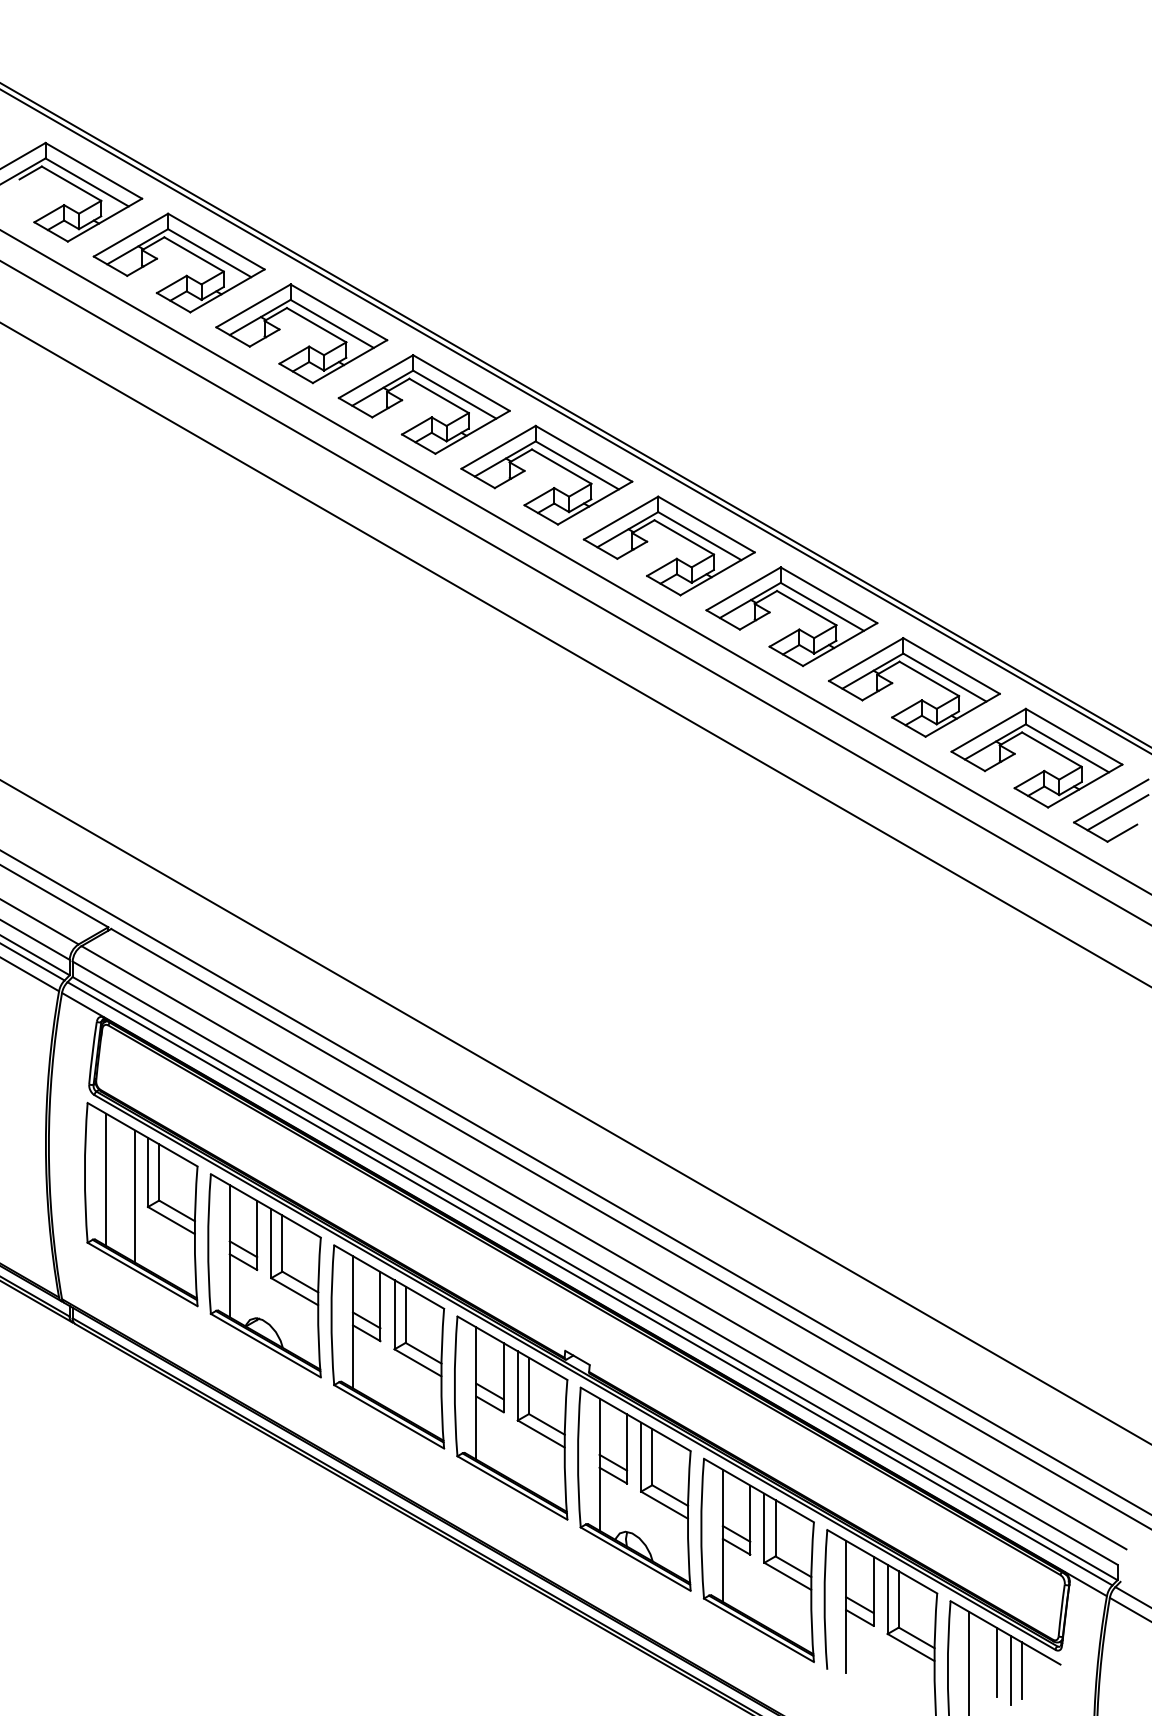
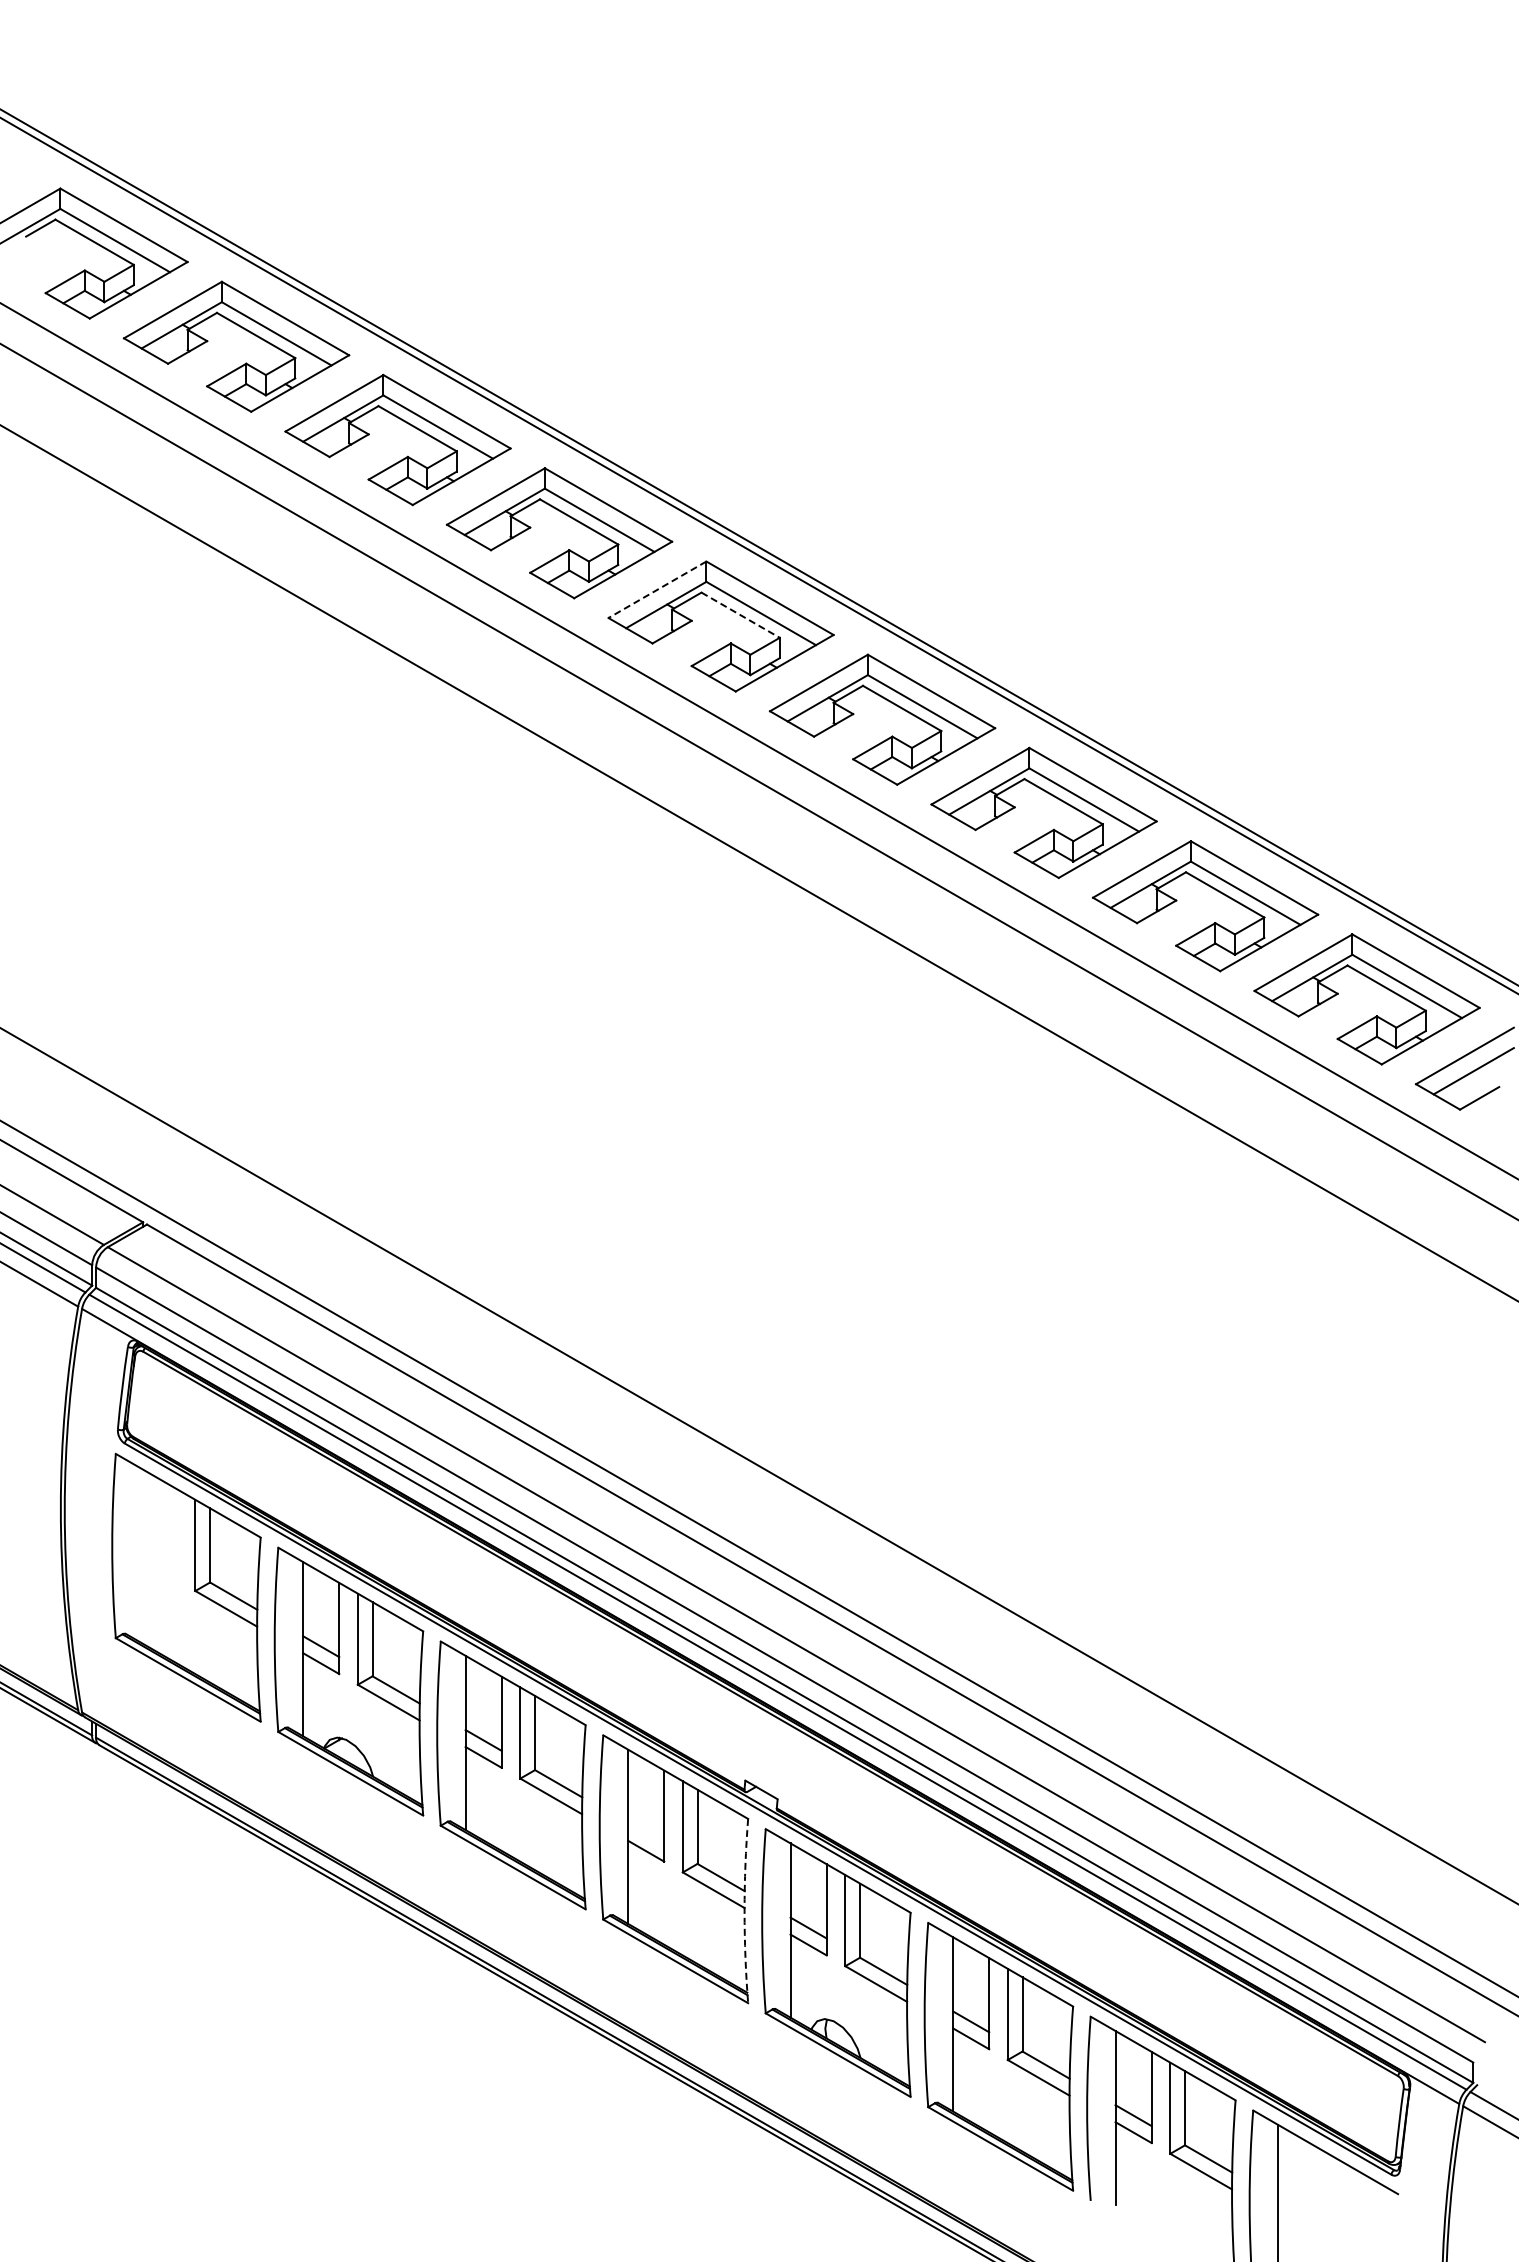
line: (498, 447) -> (657, 589), solid -> dashed
line: (562, 466) -> (741, 615), solid -> dashed
line: (106, 1180) -> (140, 1555), removed
line: (135, 1196) -> (178, 1577), removed
line: (490, 1390) -> (646, 1833), removed
arc: (564, 1450) -> (744, 1911), solid -> dashed
line: (997, 1661) -> (1314, 2190), removed
line: (1010, 1670) -> (1332, 2201), removed
line: (1022, 1670) -> (1347, 2201), removed

